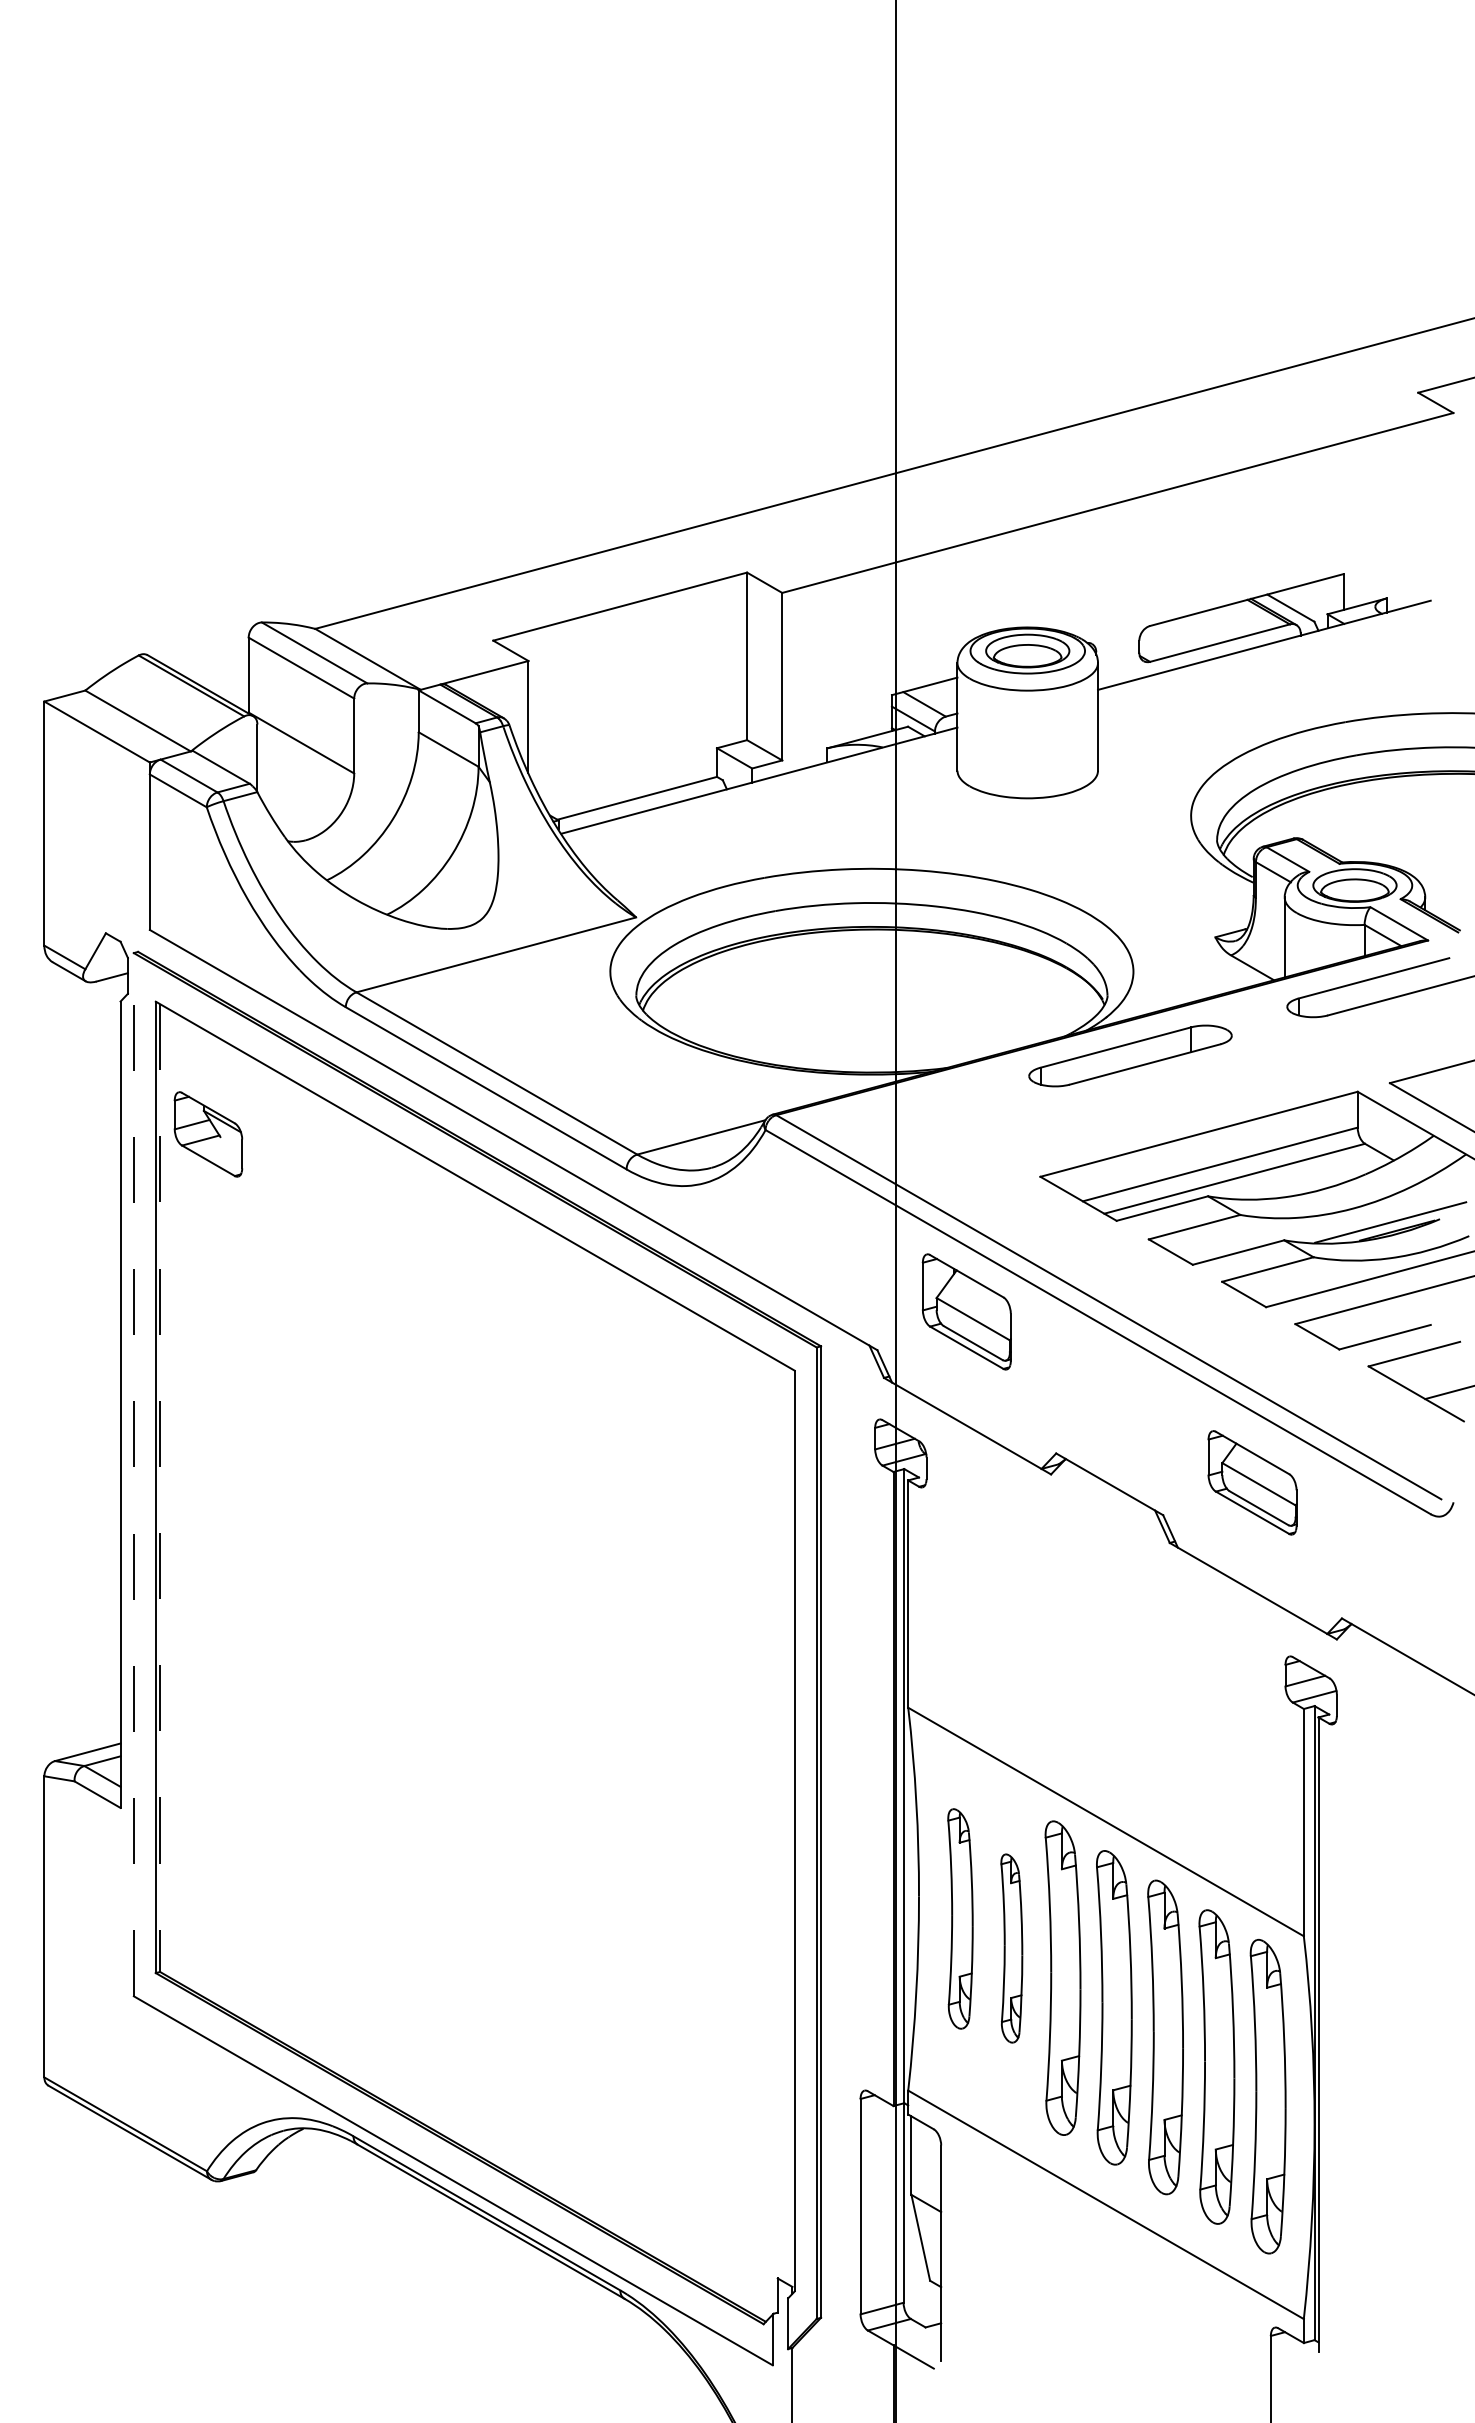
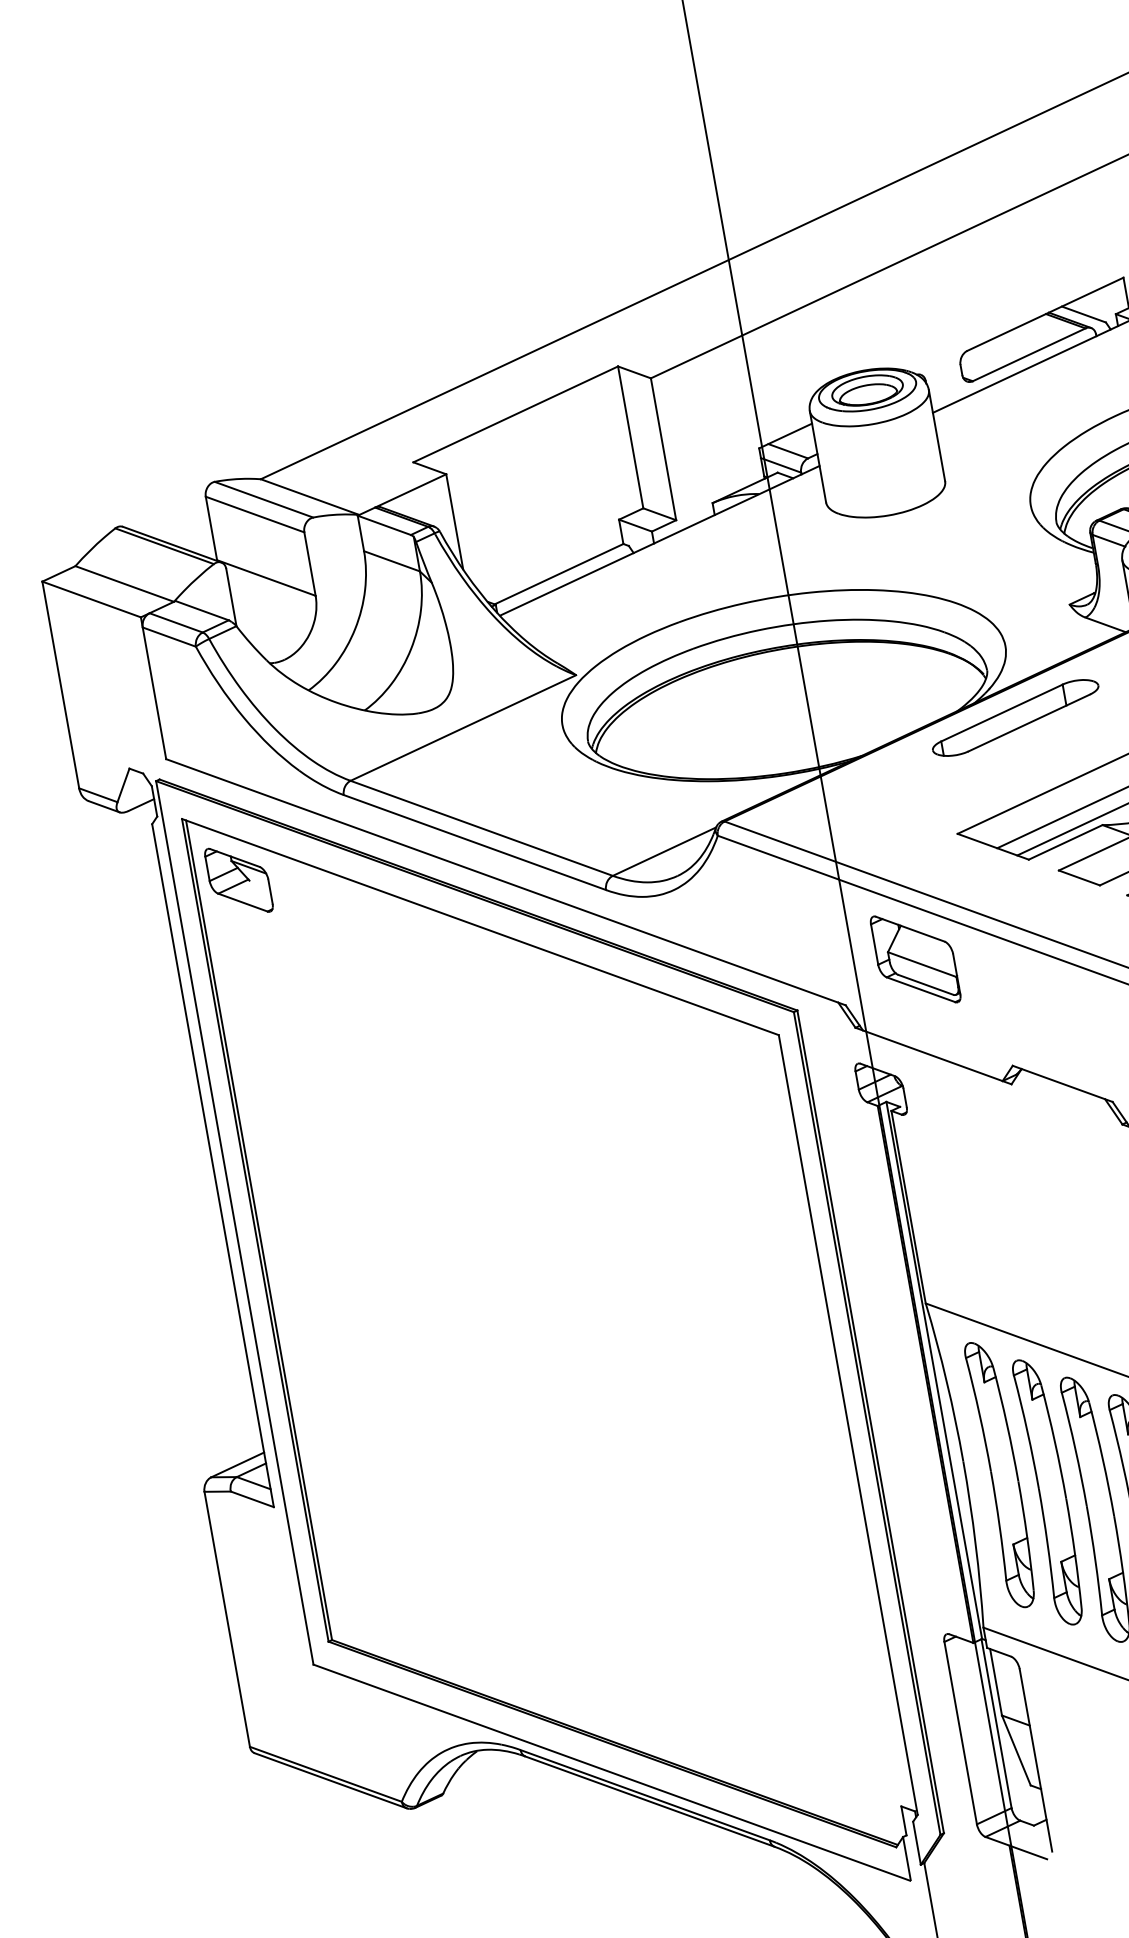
part: (208, 1134) -> (239, 880), moved
line: (133, 1474) -> (234, 1222), dashed -> solid
line: (160, 1488) -> (259, 1230), dashed -> solid
part: (960, 1918) -> (1001, 1474), size x1.43
part: (1011, 1948) -> (1049, 1491), size x1.67

